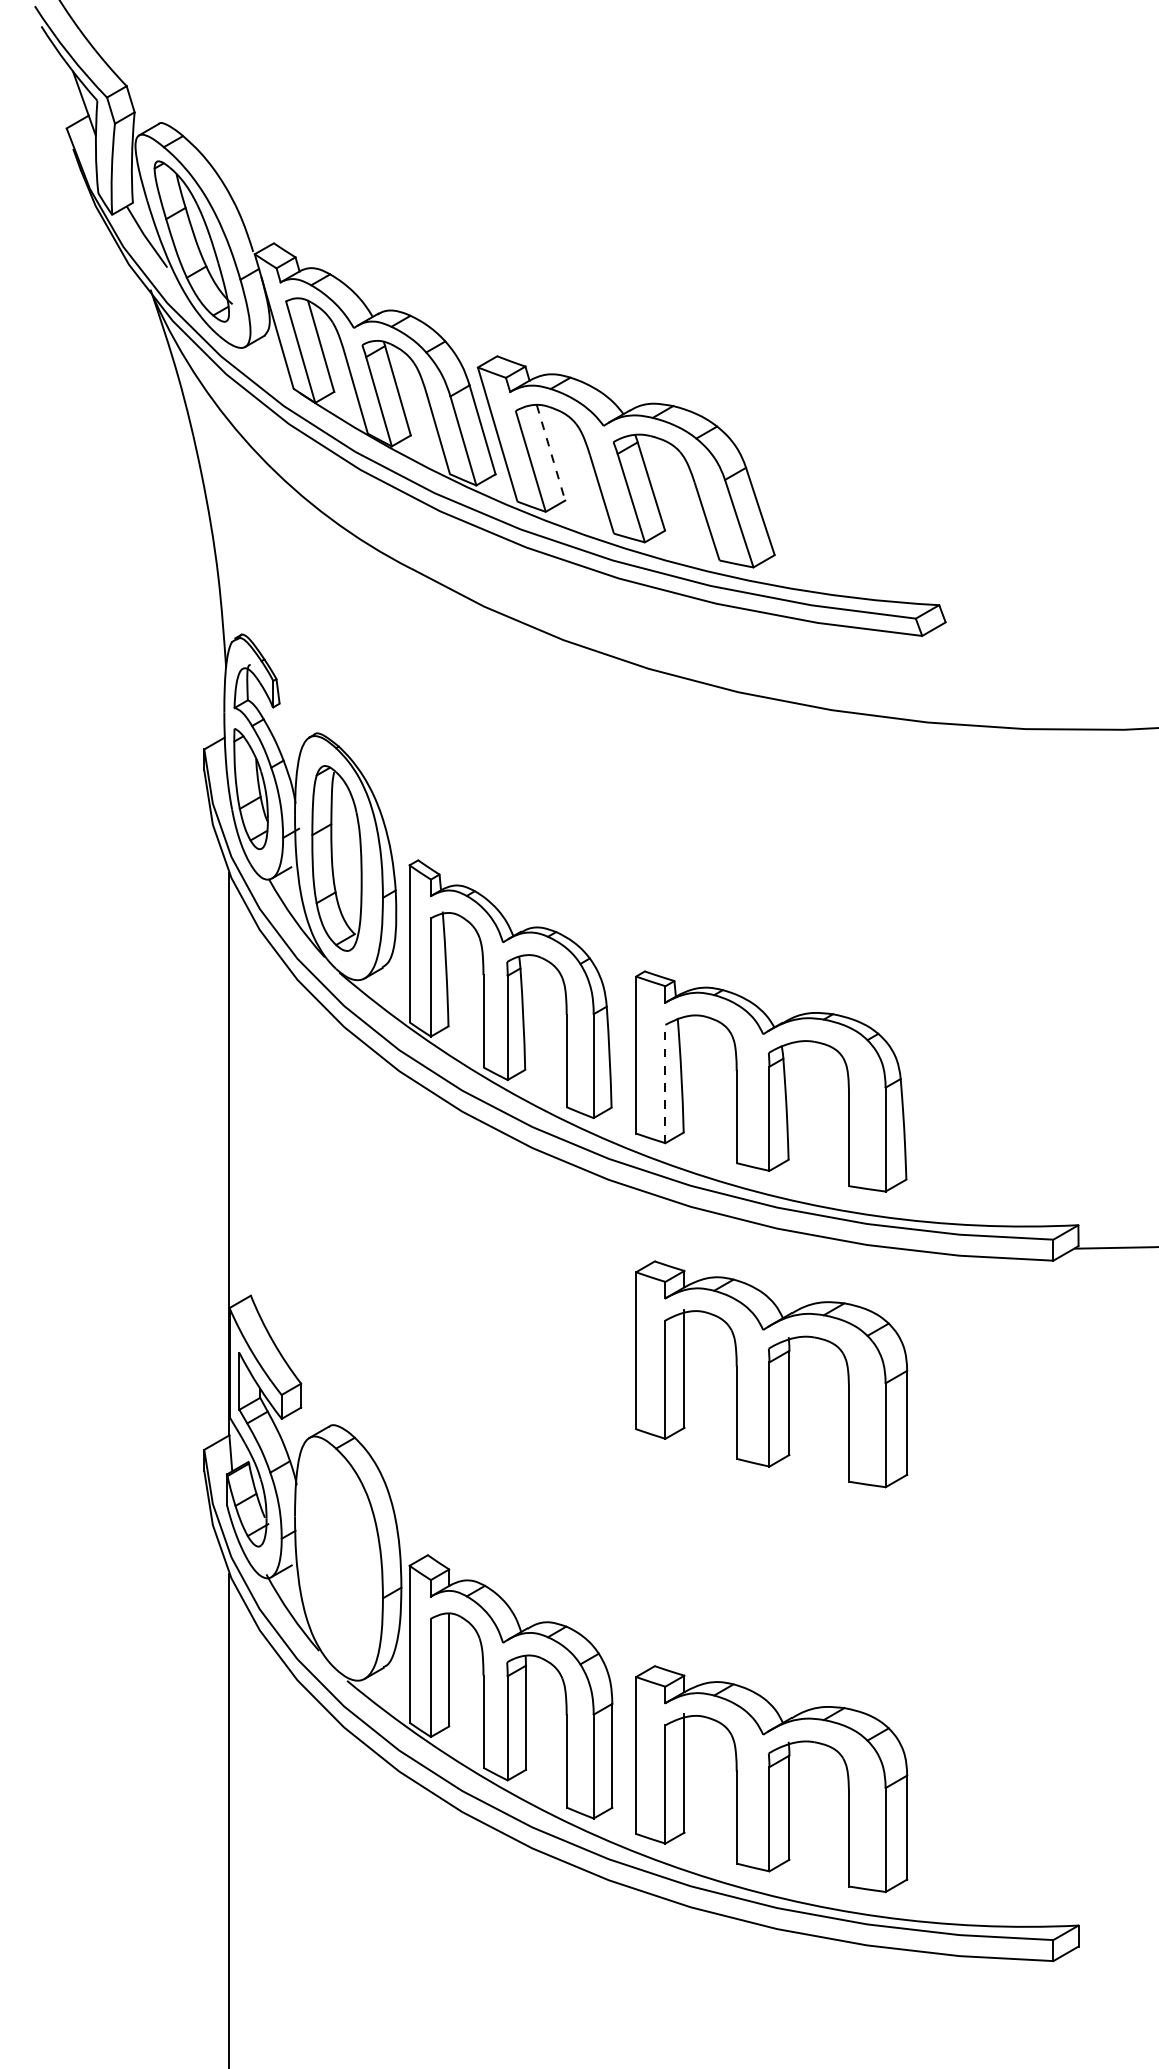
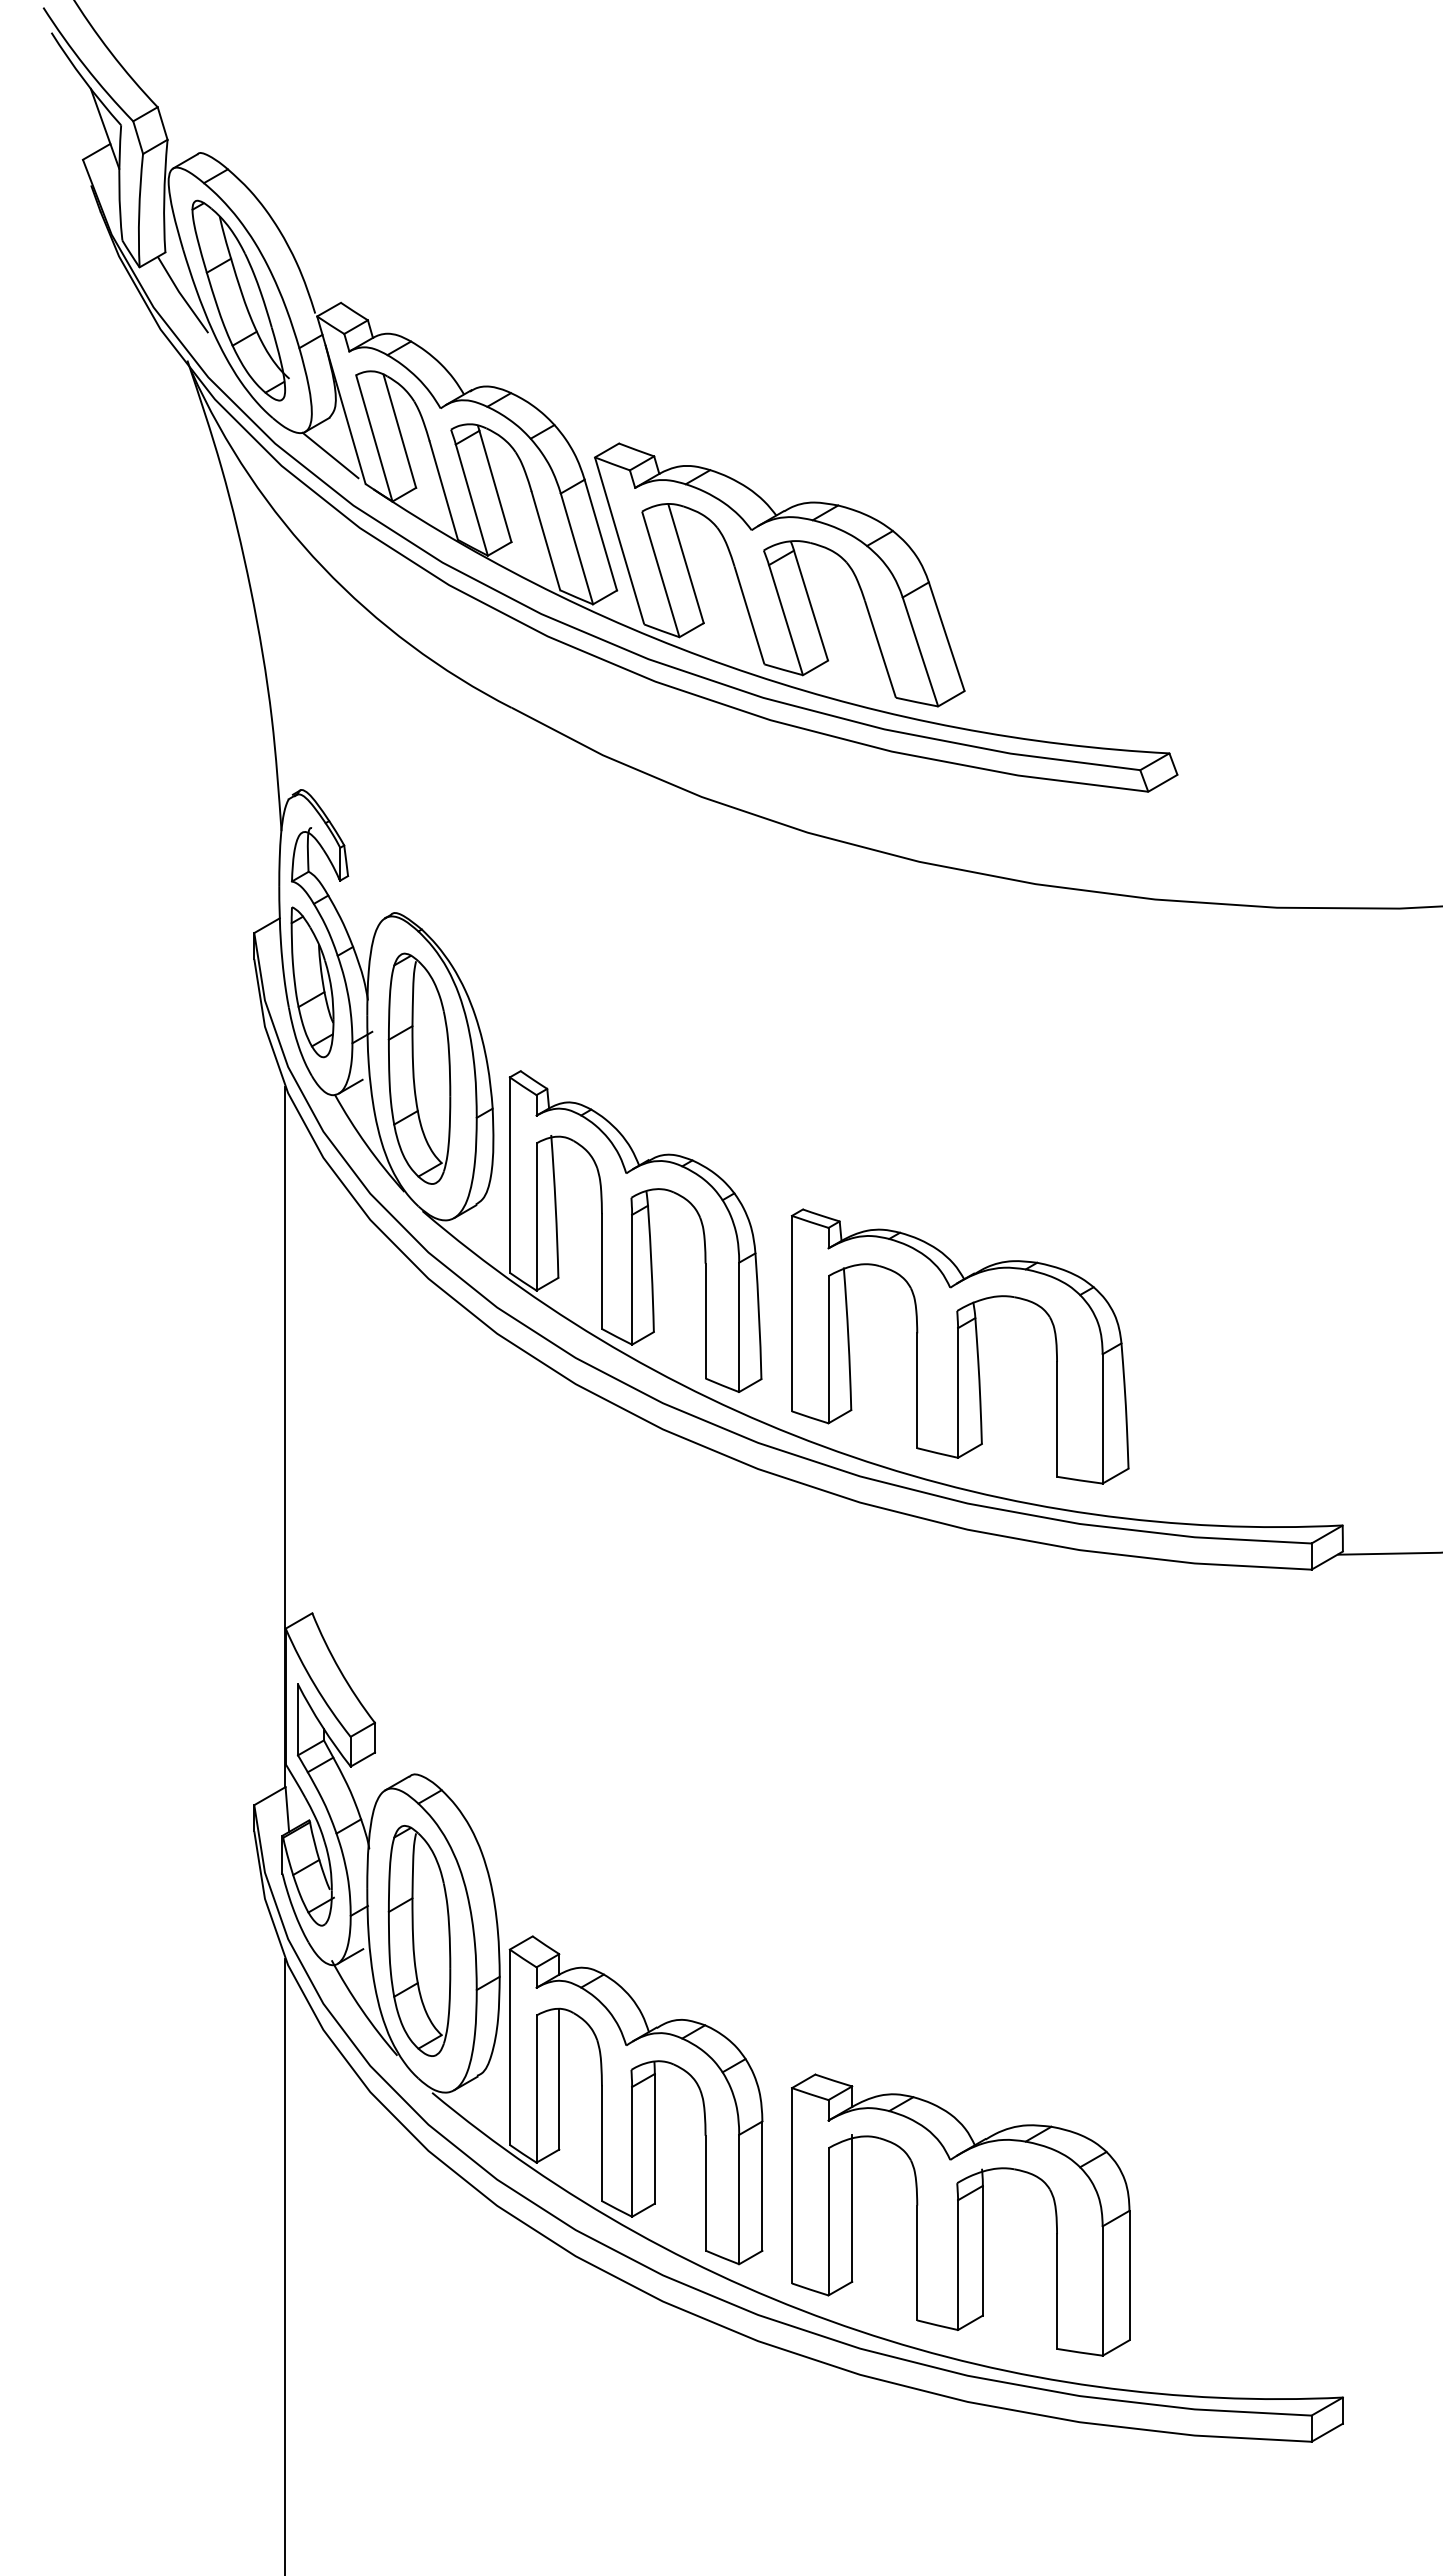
line: (265, 365) -> (330, 455), added
line: (551, 452) -> (686, 563), dashed -> solid
line: (665, 1083) -> (828, 1349), dashed -> solid
part: (771, 1373) -> (960, 1710), removed
part: (336, 1558) -> (419, 1940), added

